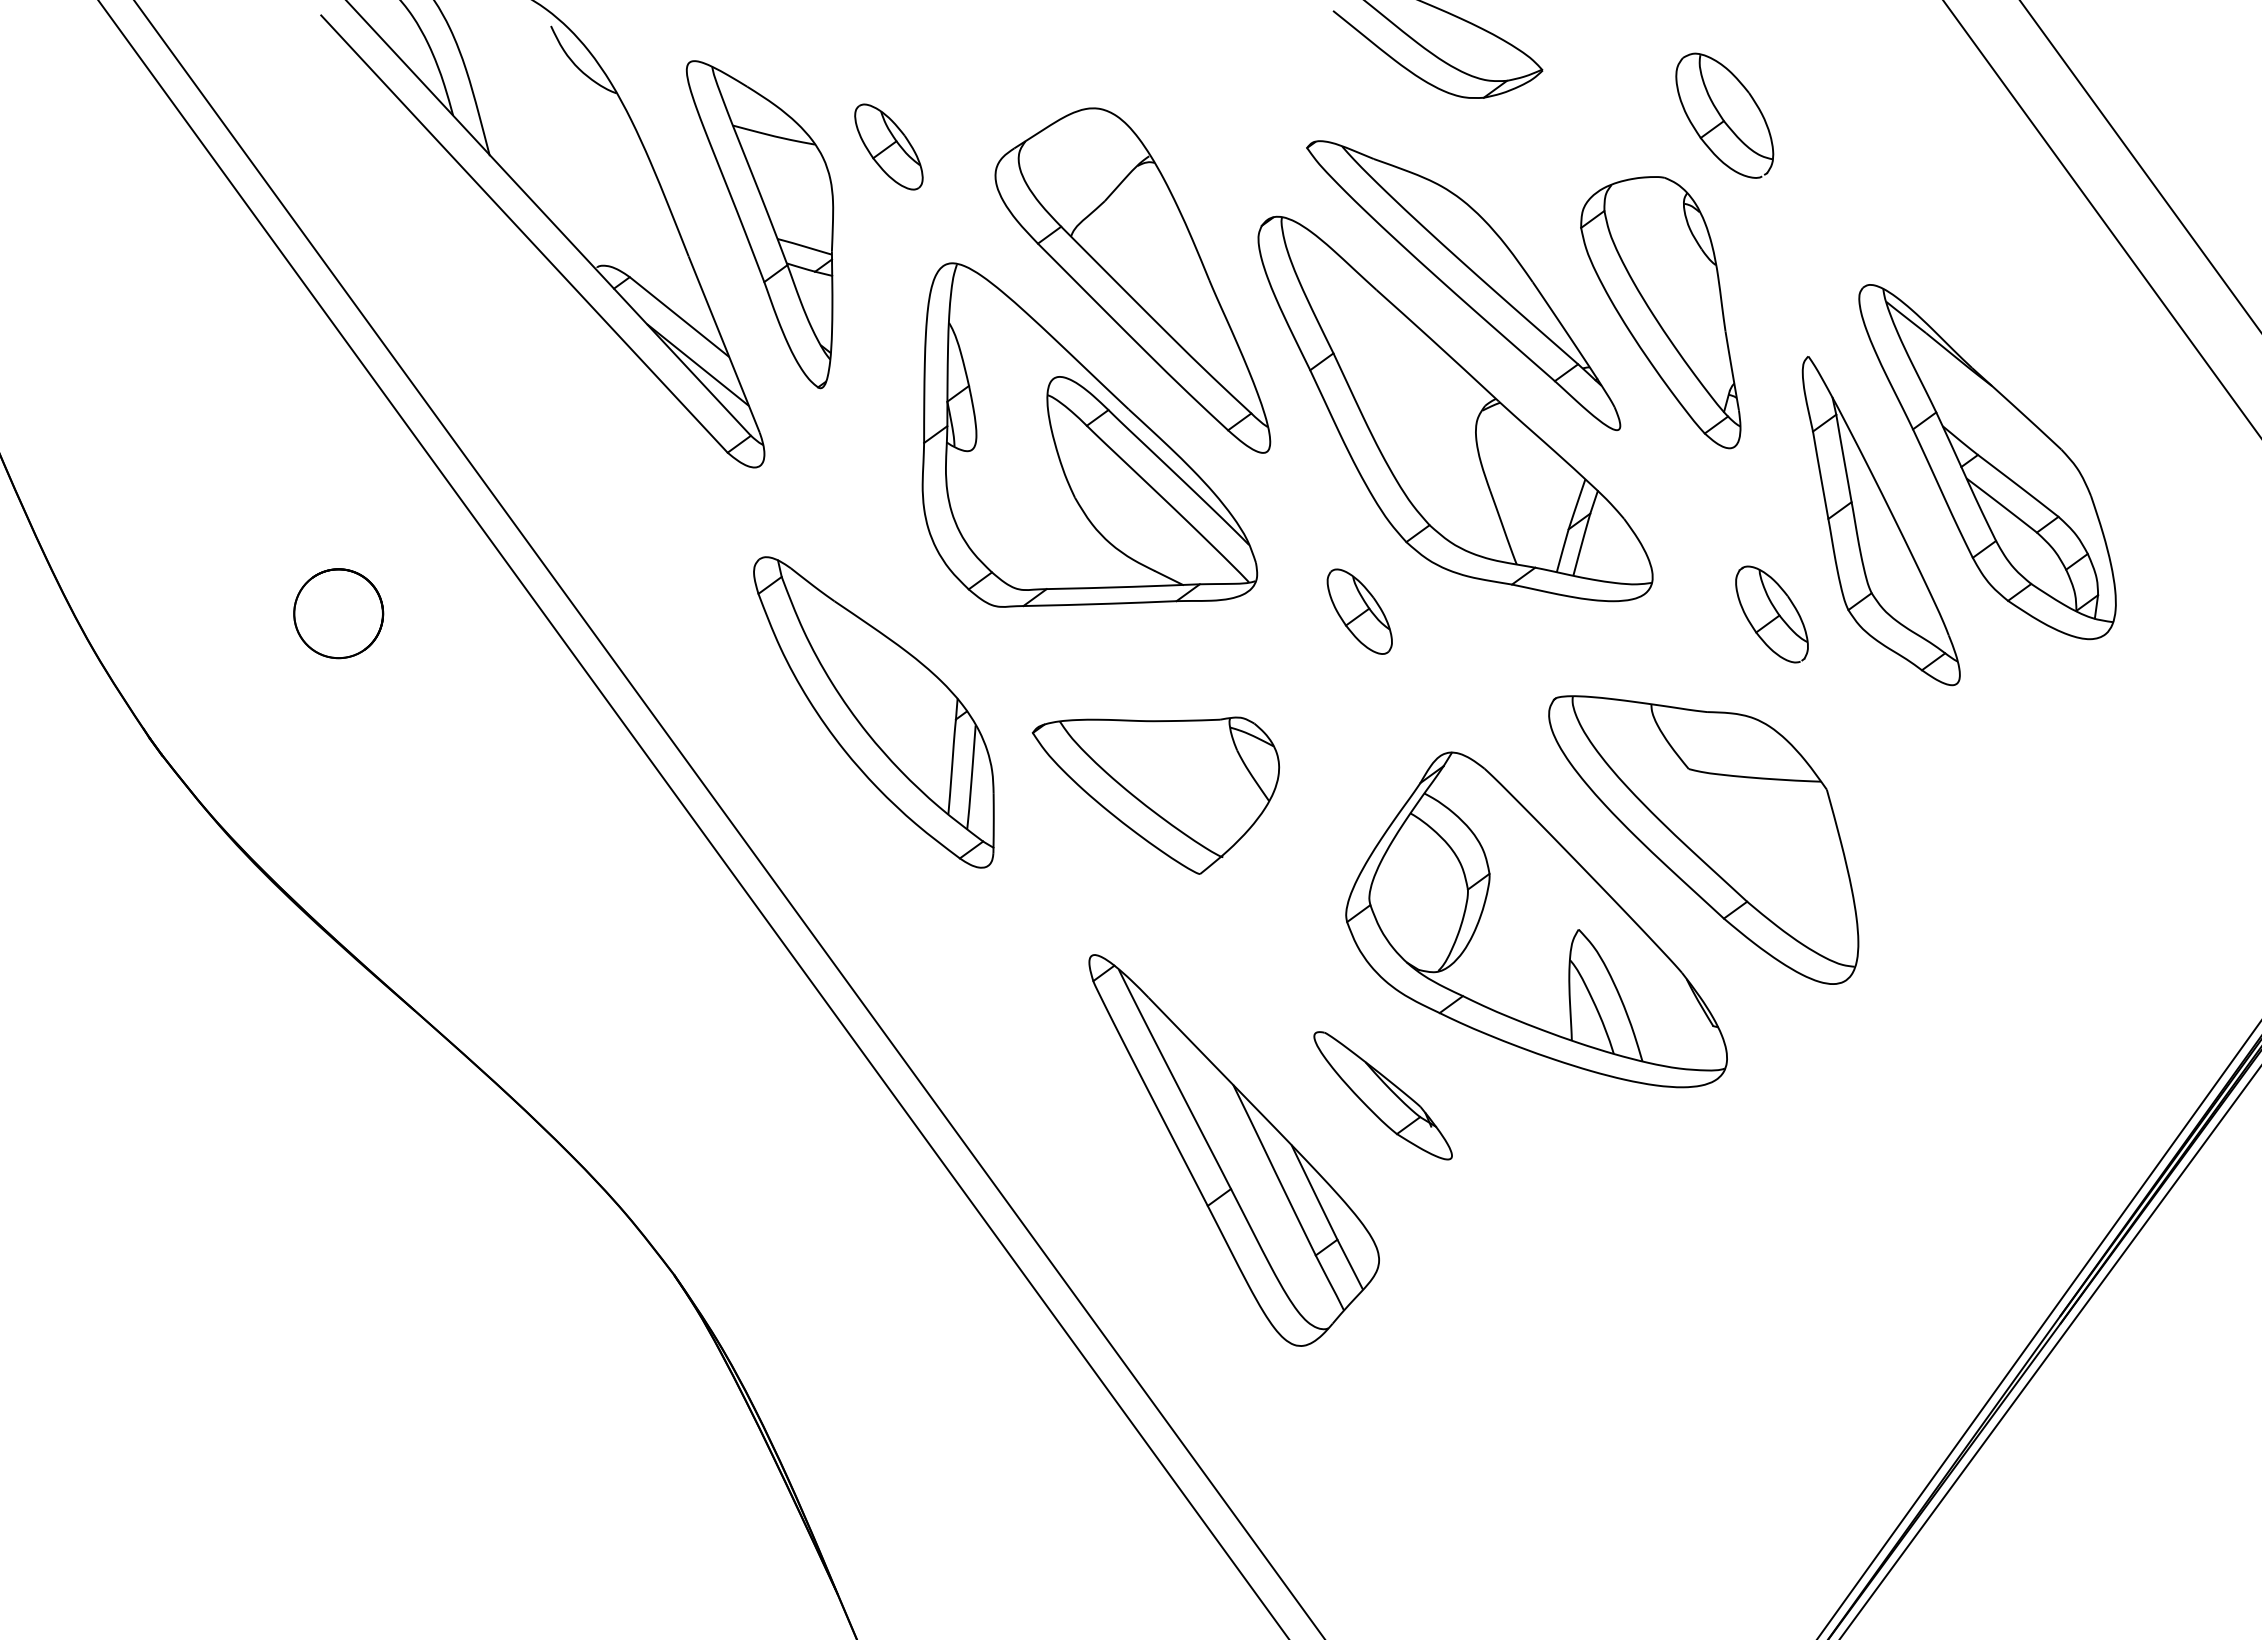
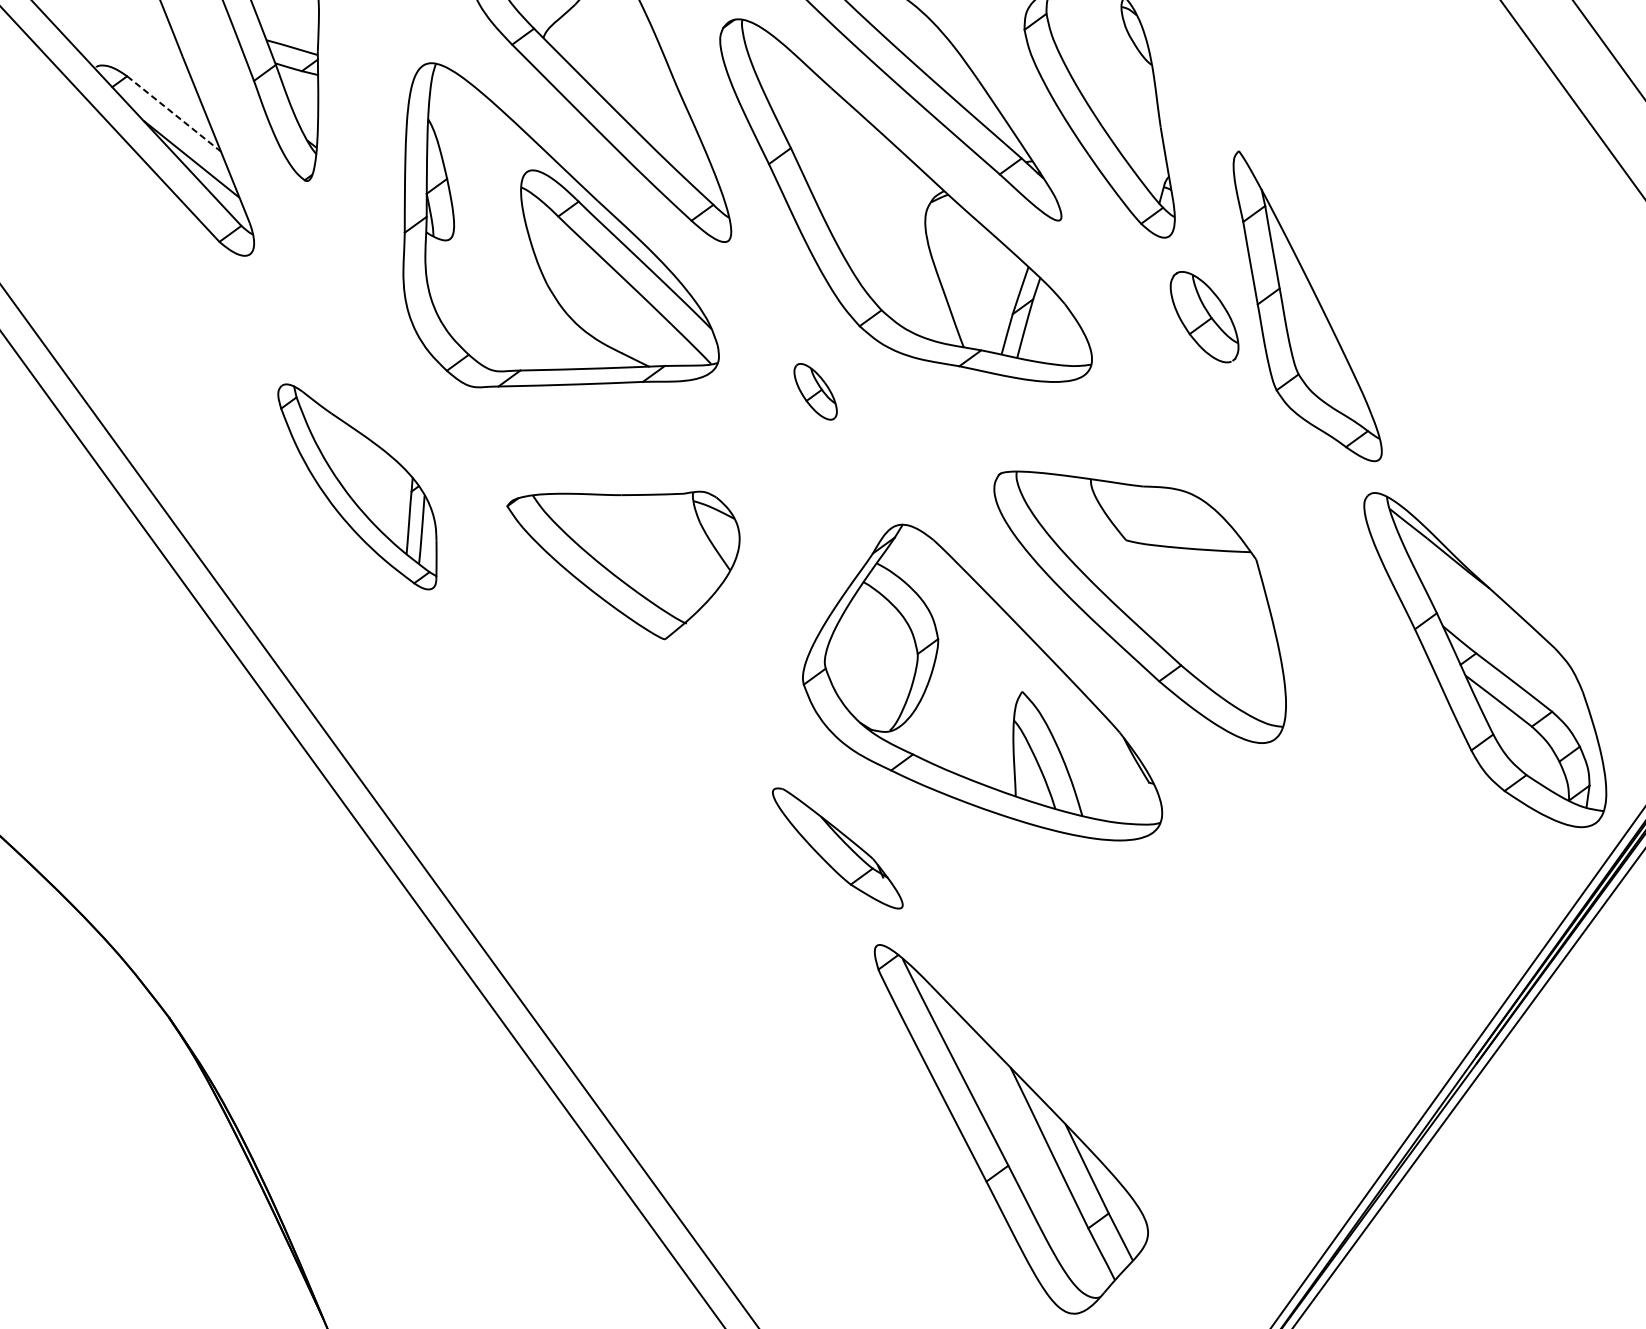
line: (680, 317) -> (174, 114), solid -> dashed
part: (1987, 462) -> (1485, 660), moved
part: (1359, 611) -> (815, 391), size x0.7
part: (1771, 614) -> (1204, 317), moved
part: (873, 712) -> (357, 486), size x0.7
part: (1233, 1150) -> (1010, 1129), moved

